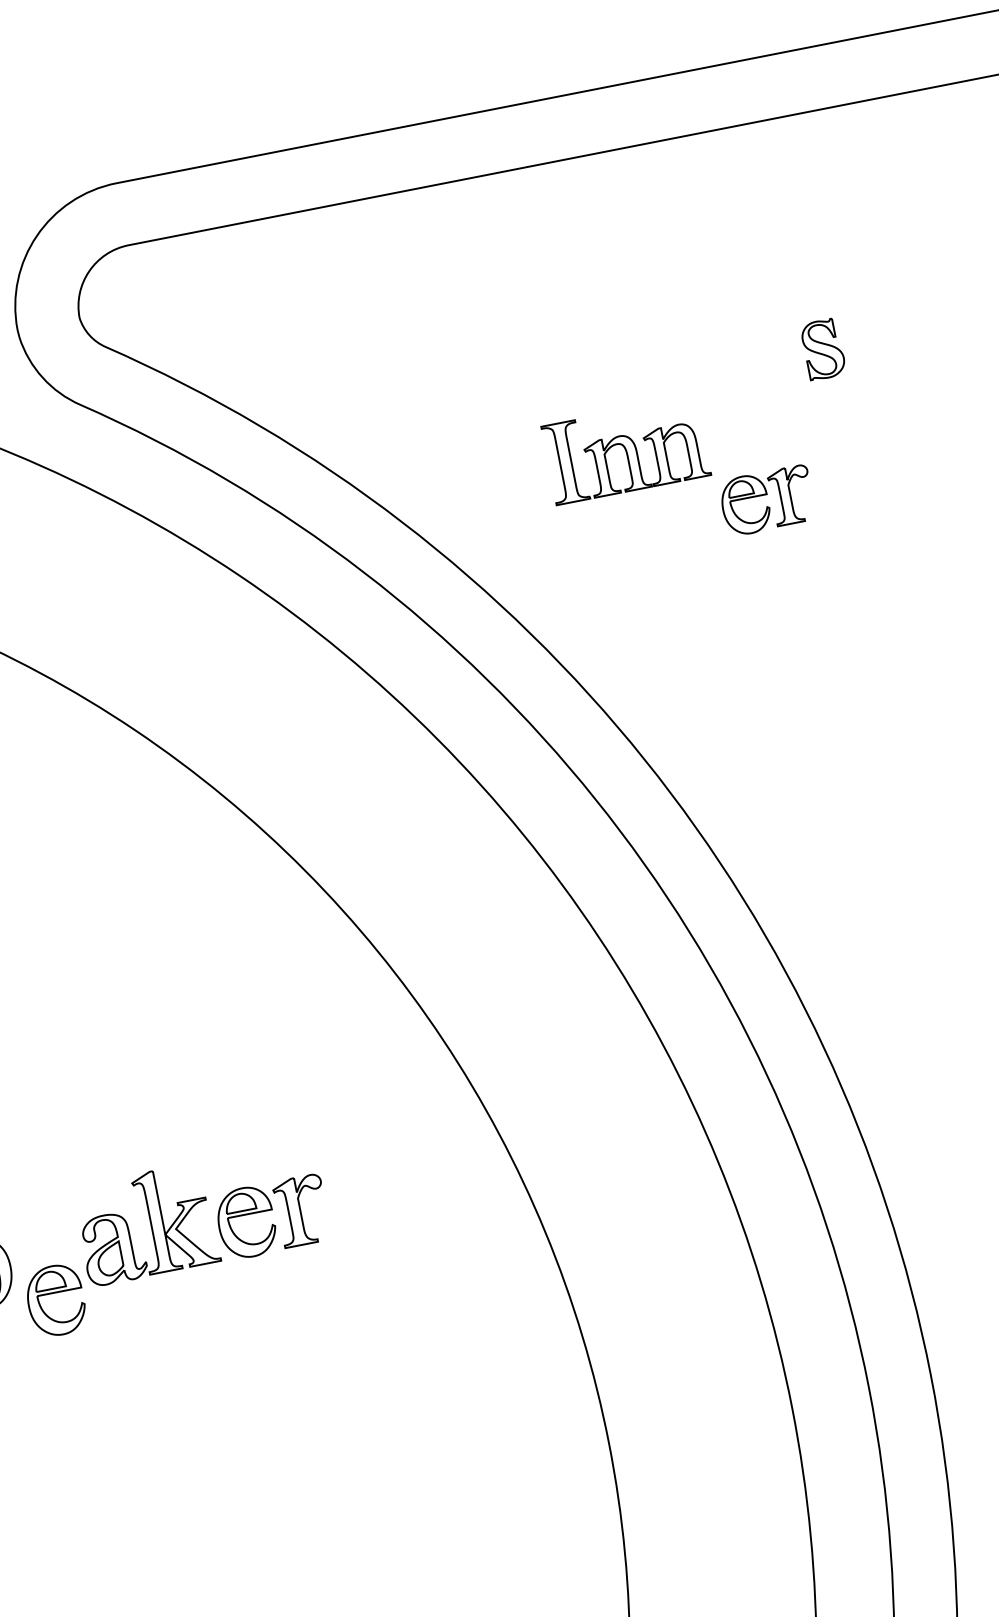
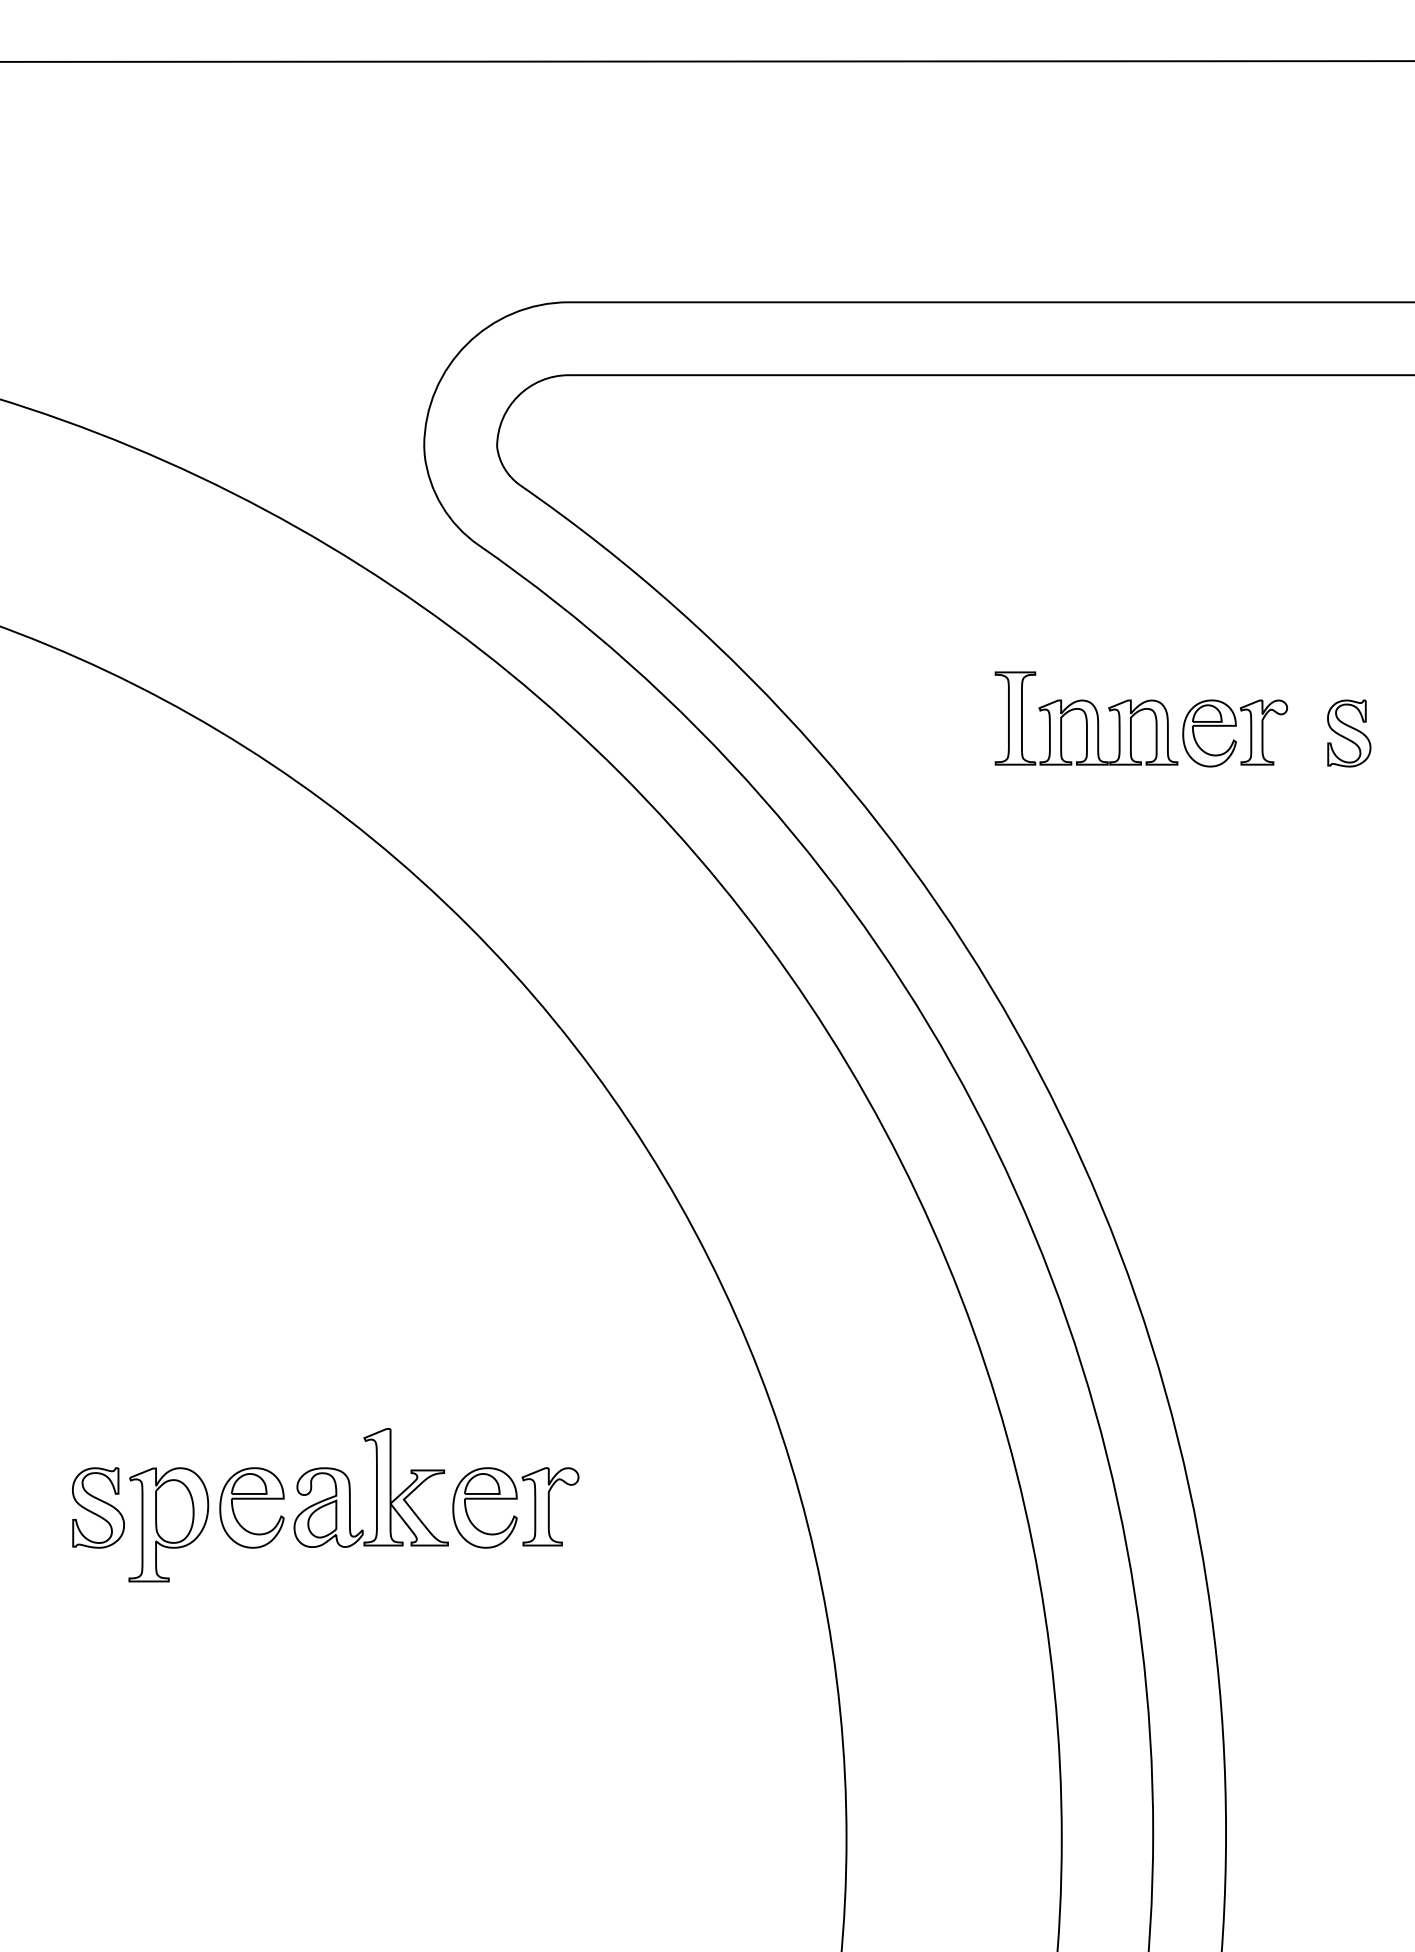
part: (823, 349) -> (1349, 733), moved
part: (767, 506) -> (1234, 739), moved
part: (54, 1293) -> (251, 1499), moved

